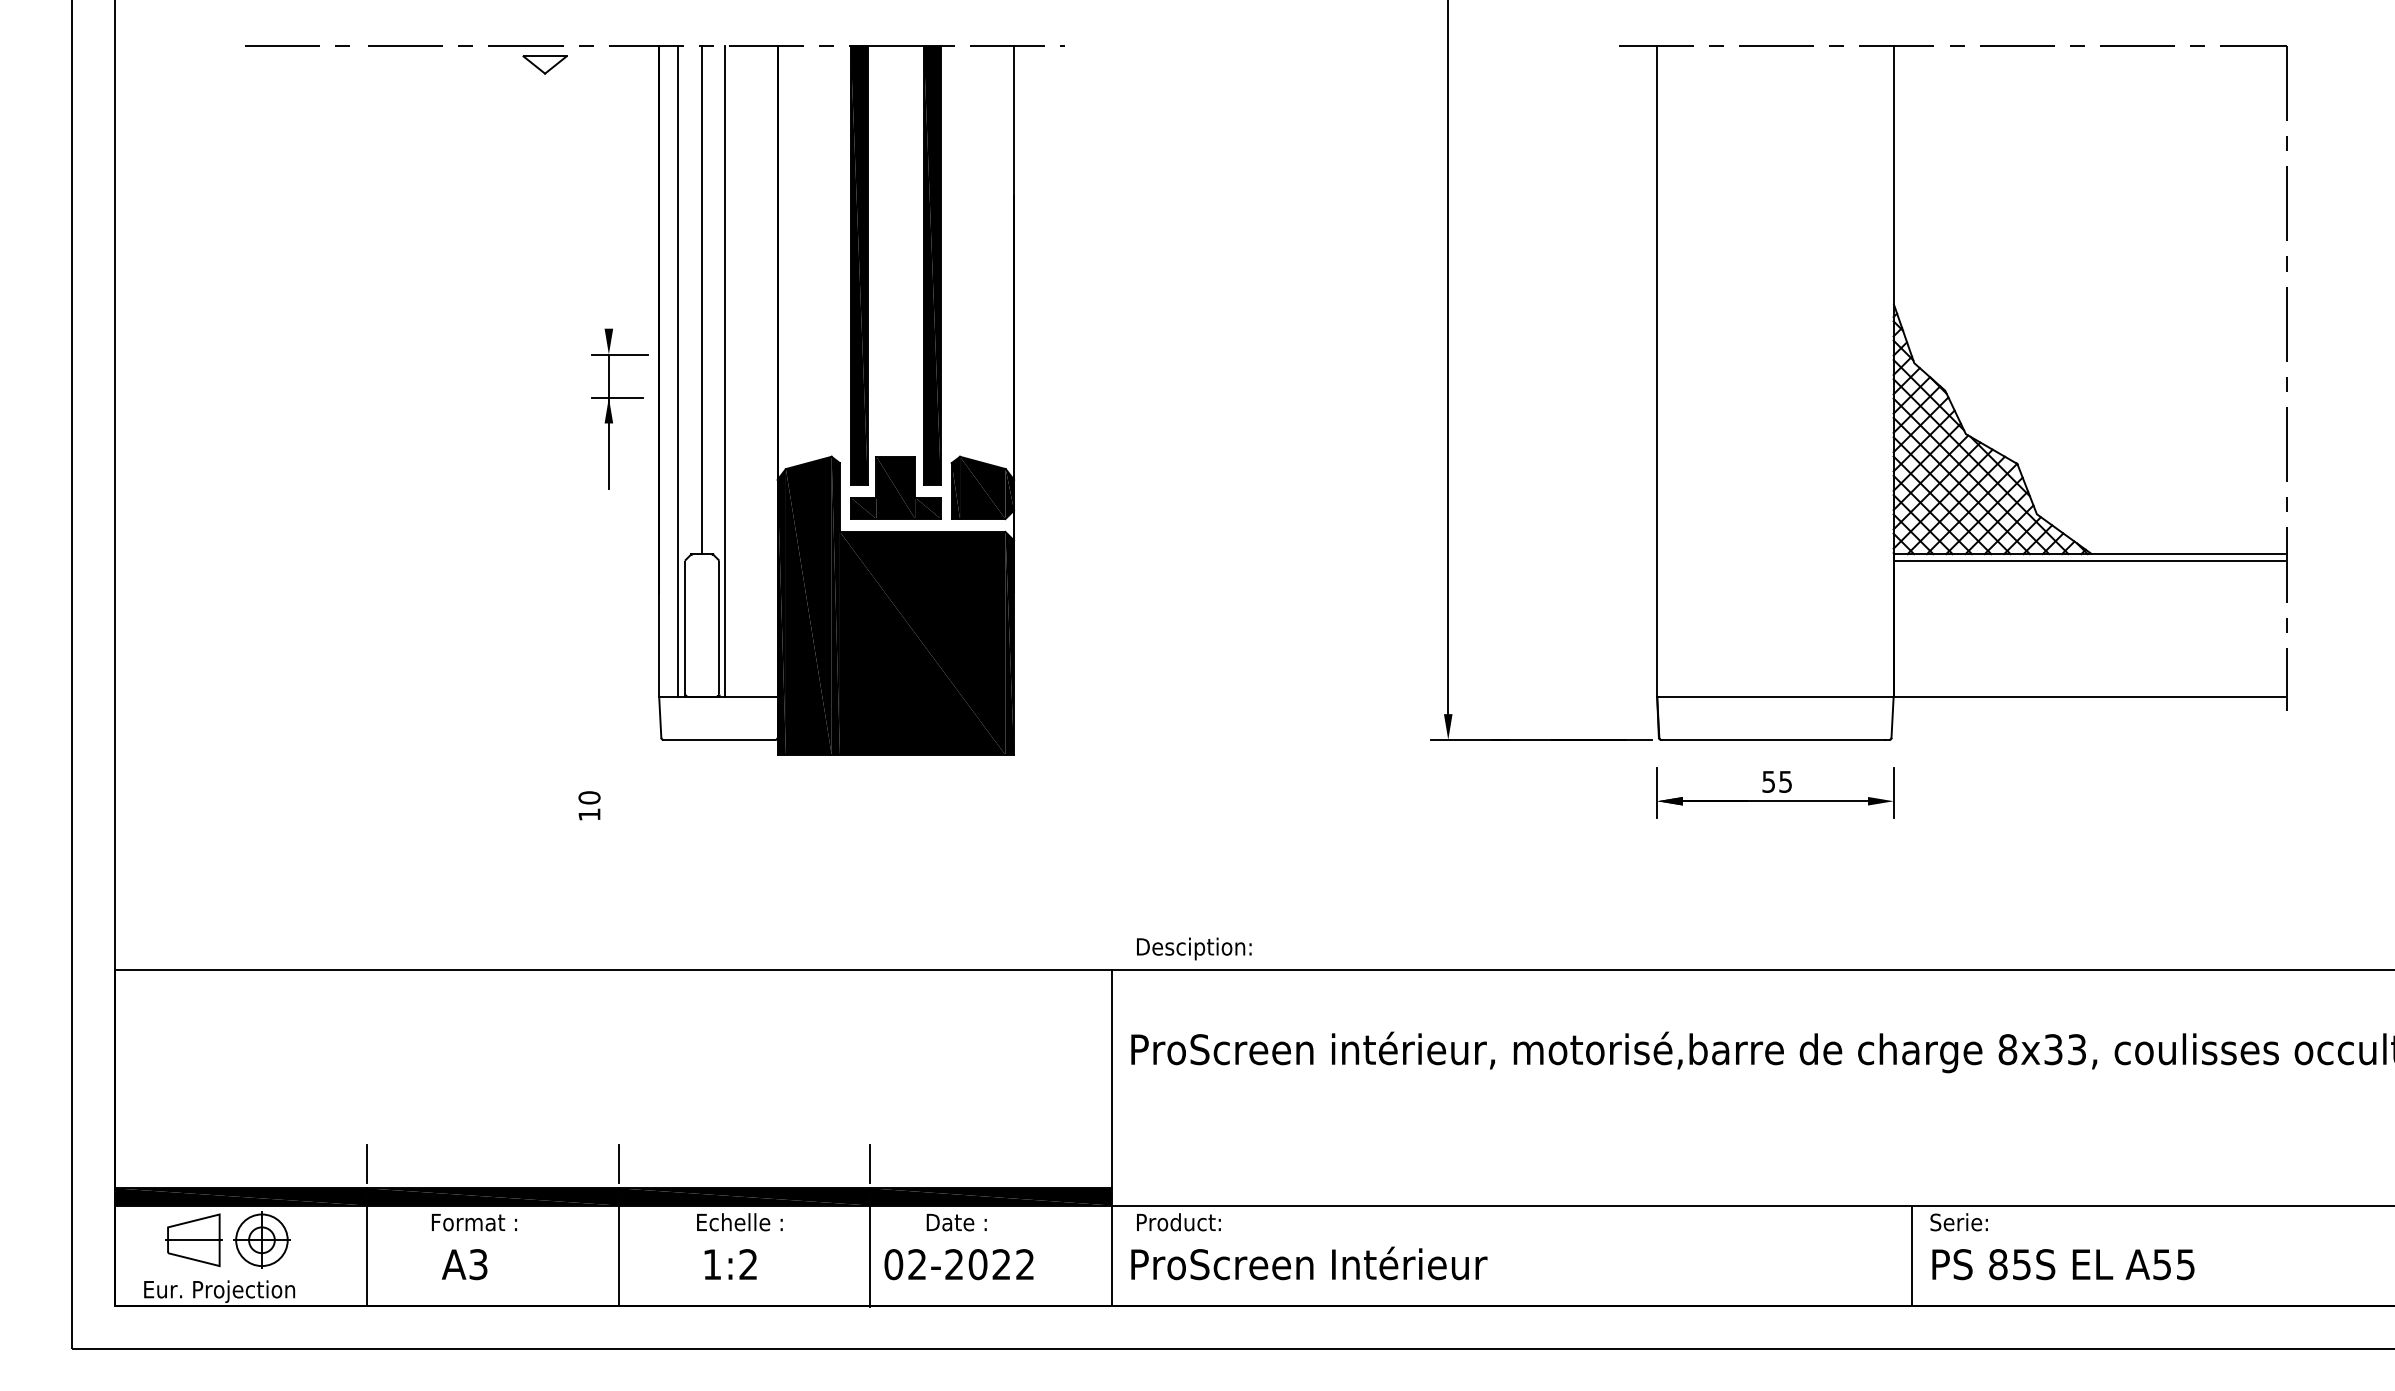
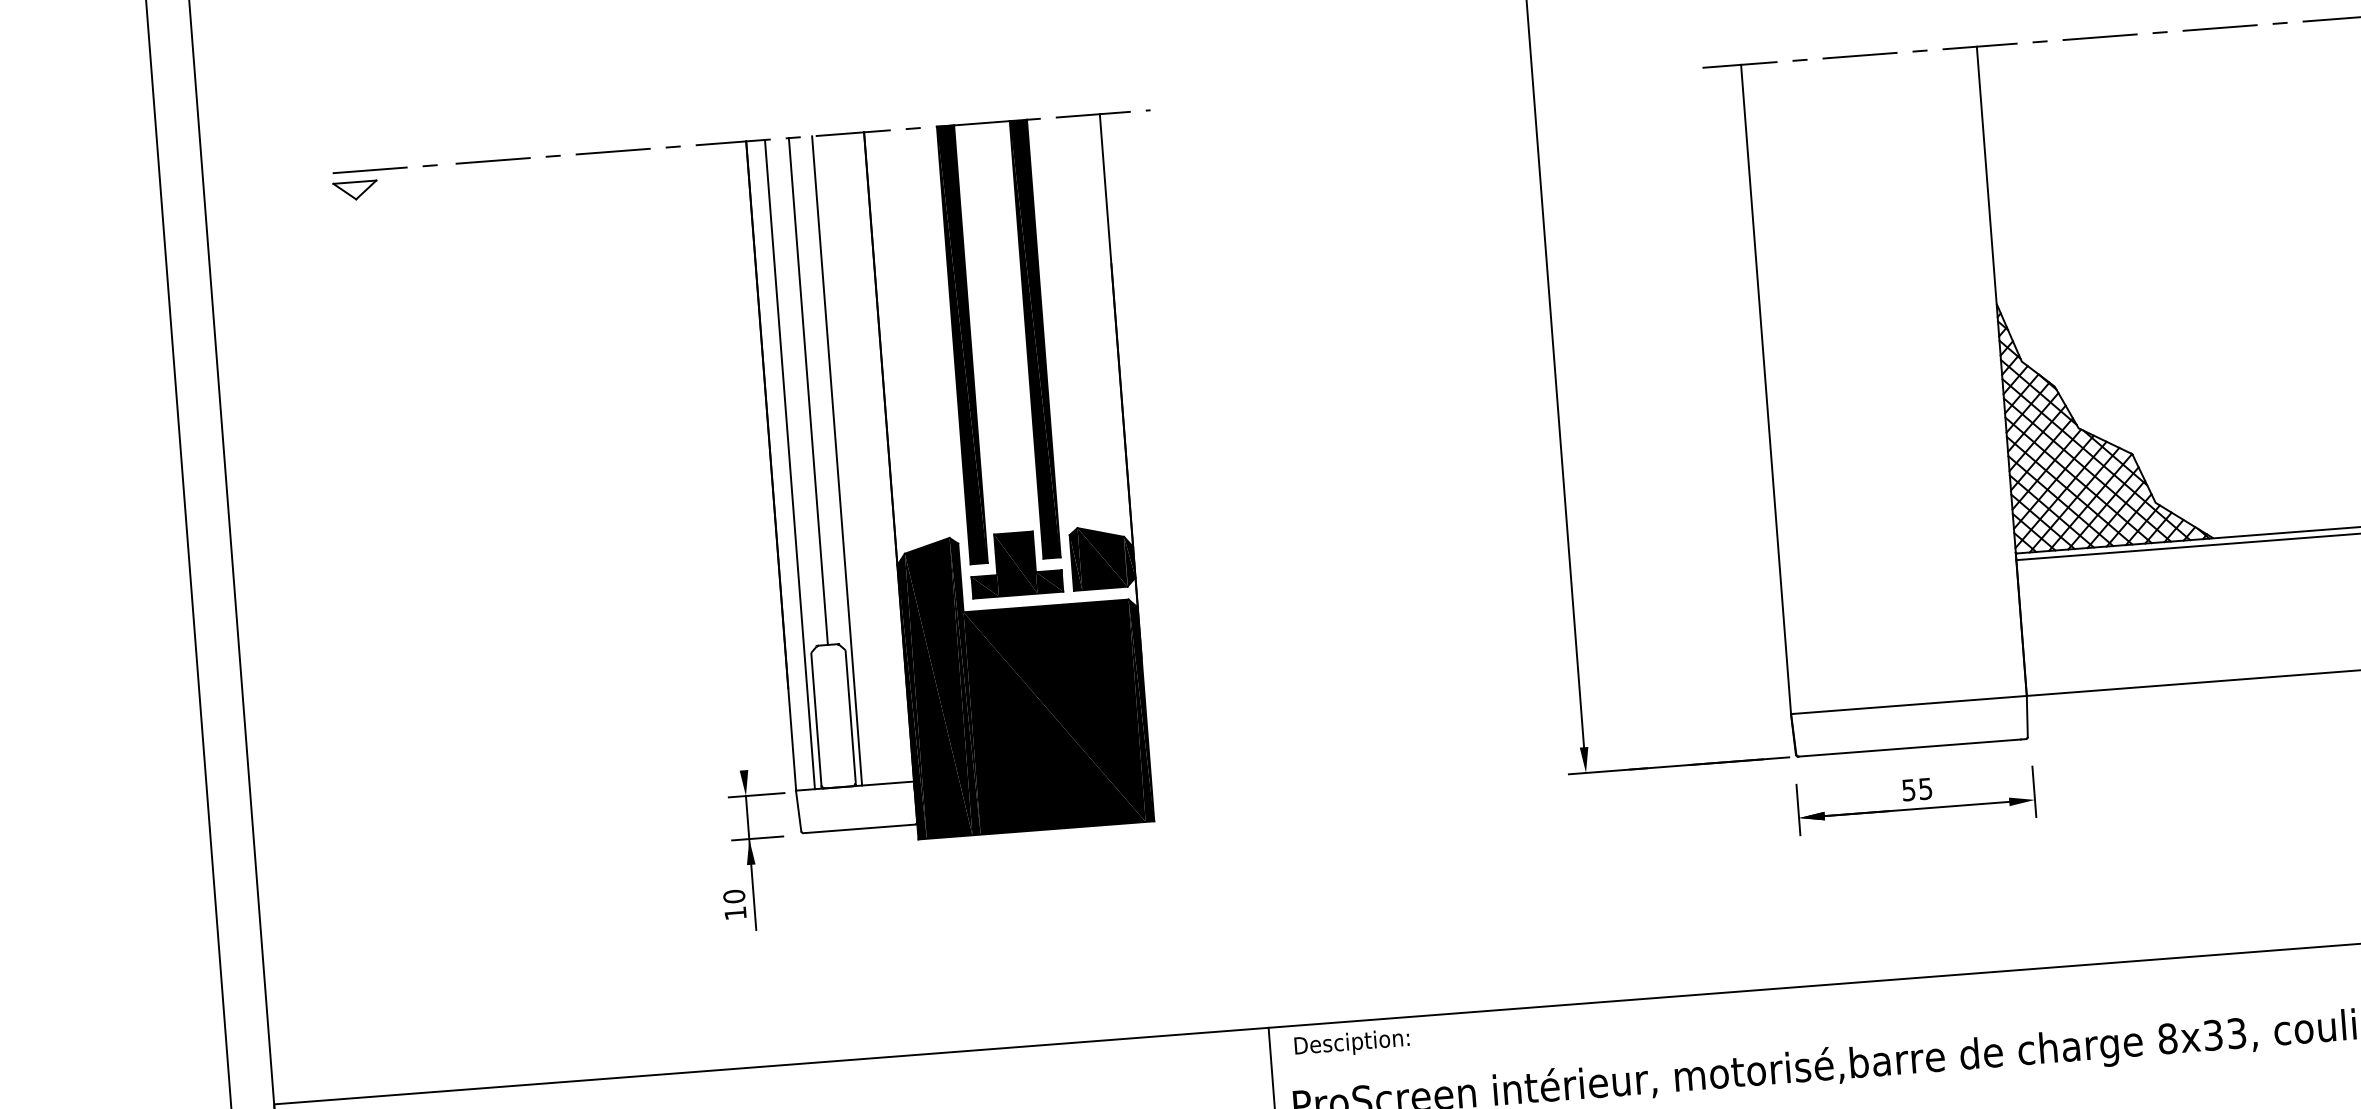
part: (544, 64) -> (354, 190), moved
part: (611, 411) -> (752, 852), moved
text: (1194, 948) -> (1352, 1043), moved

